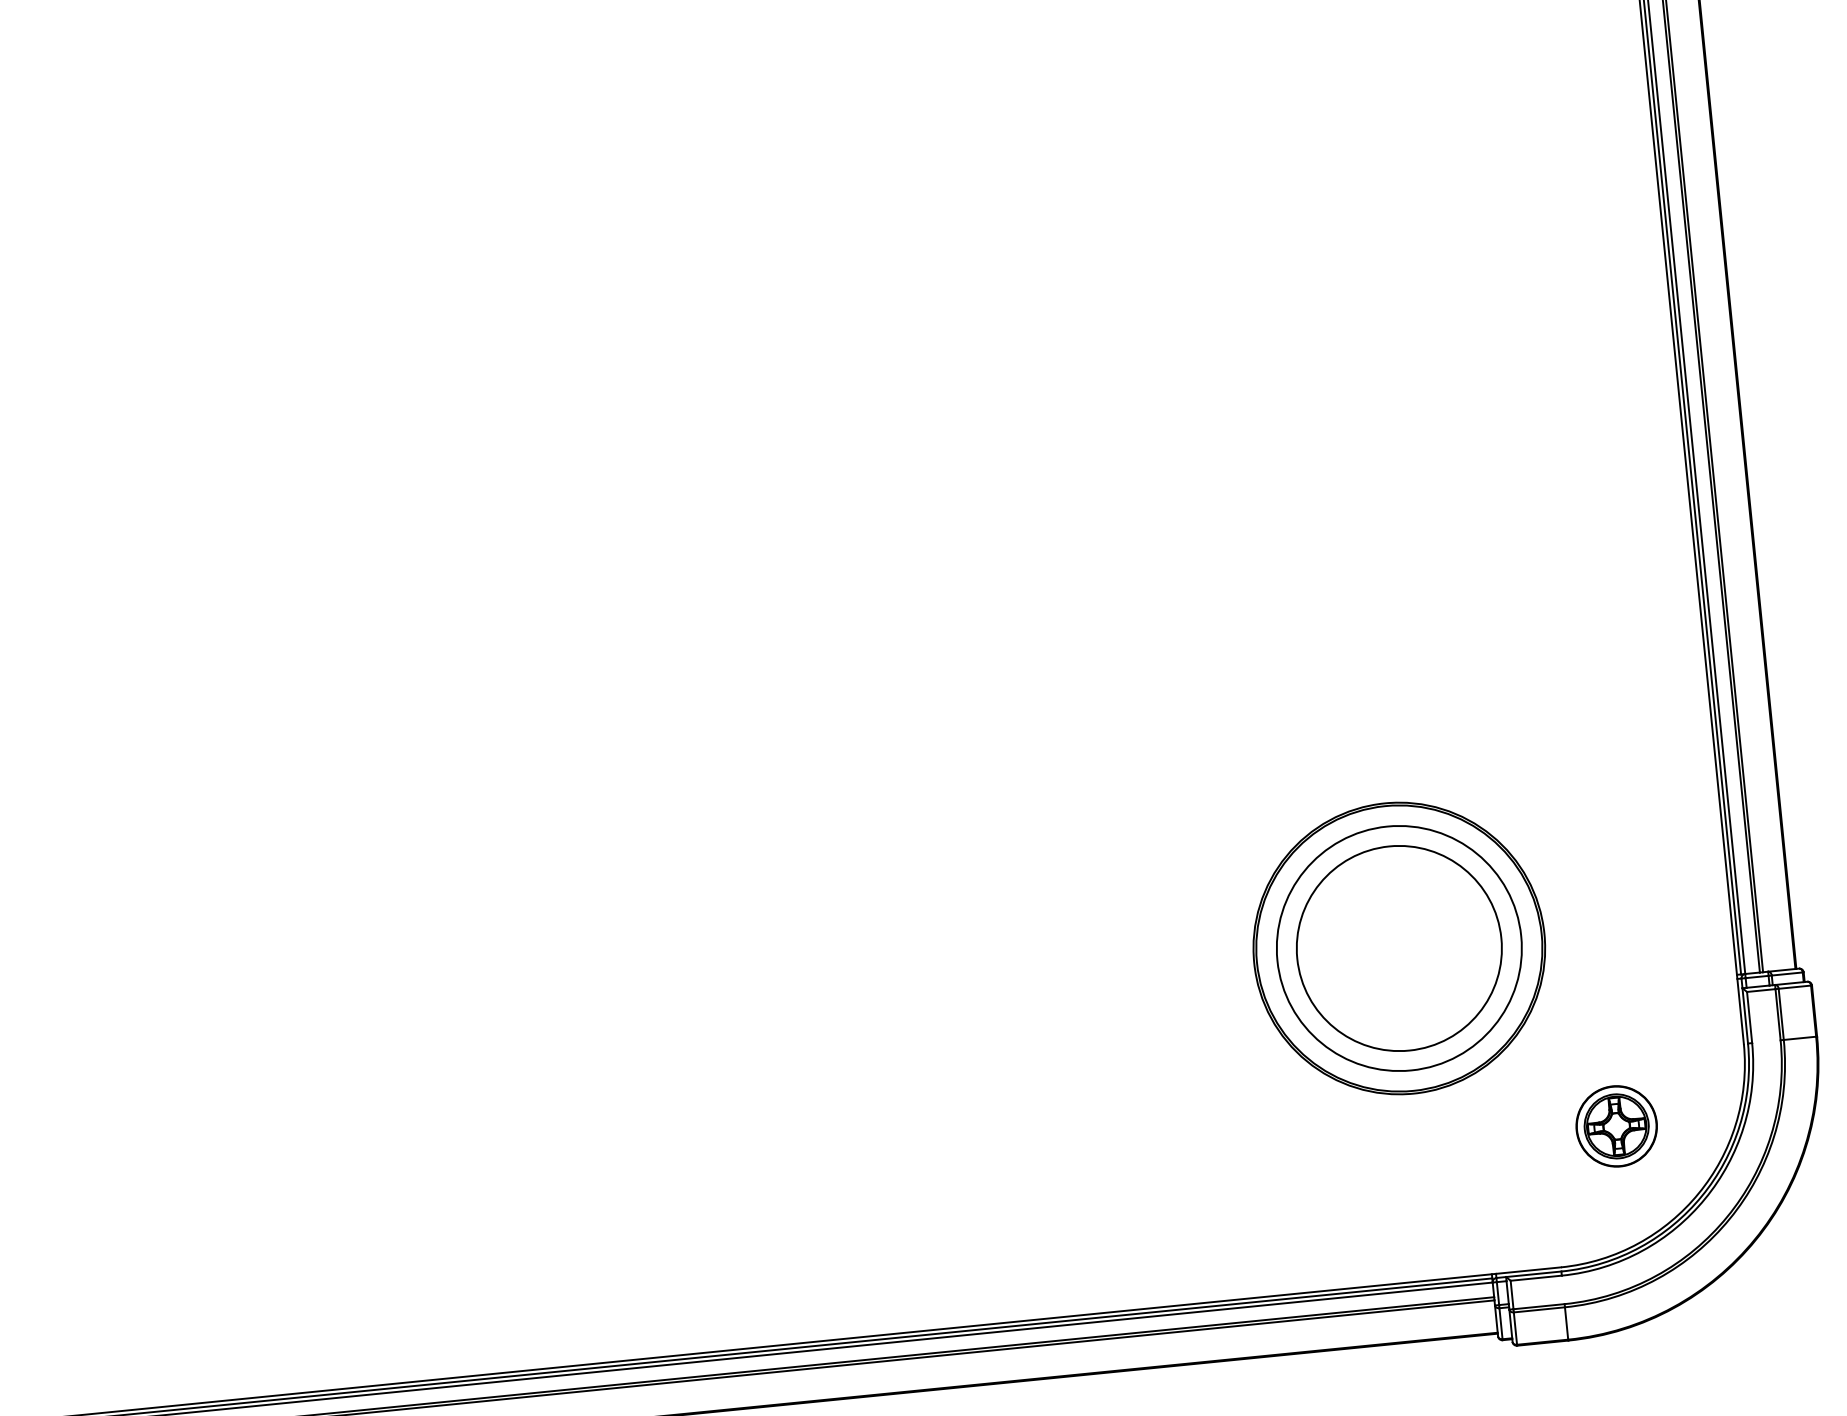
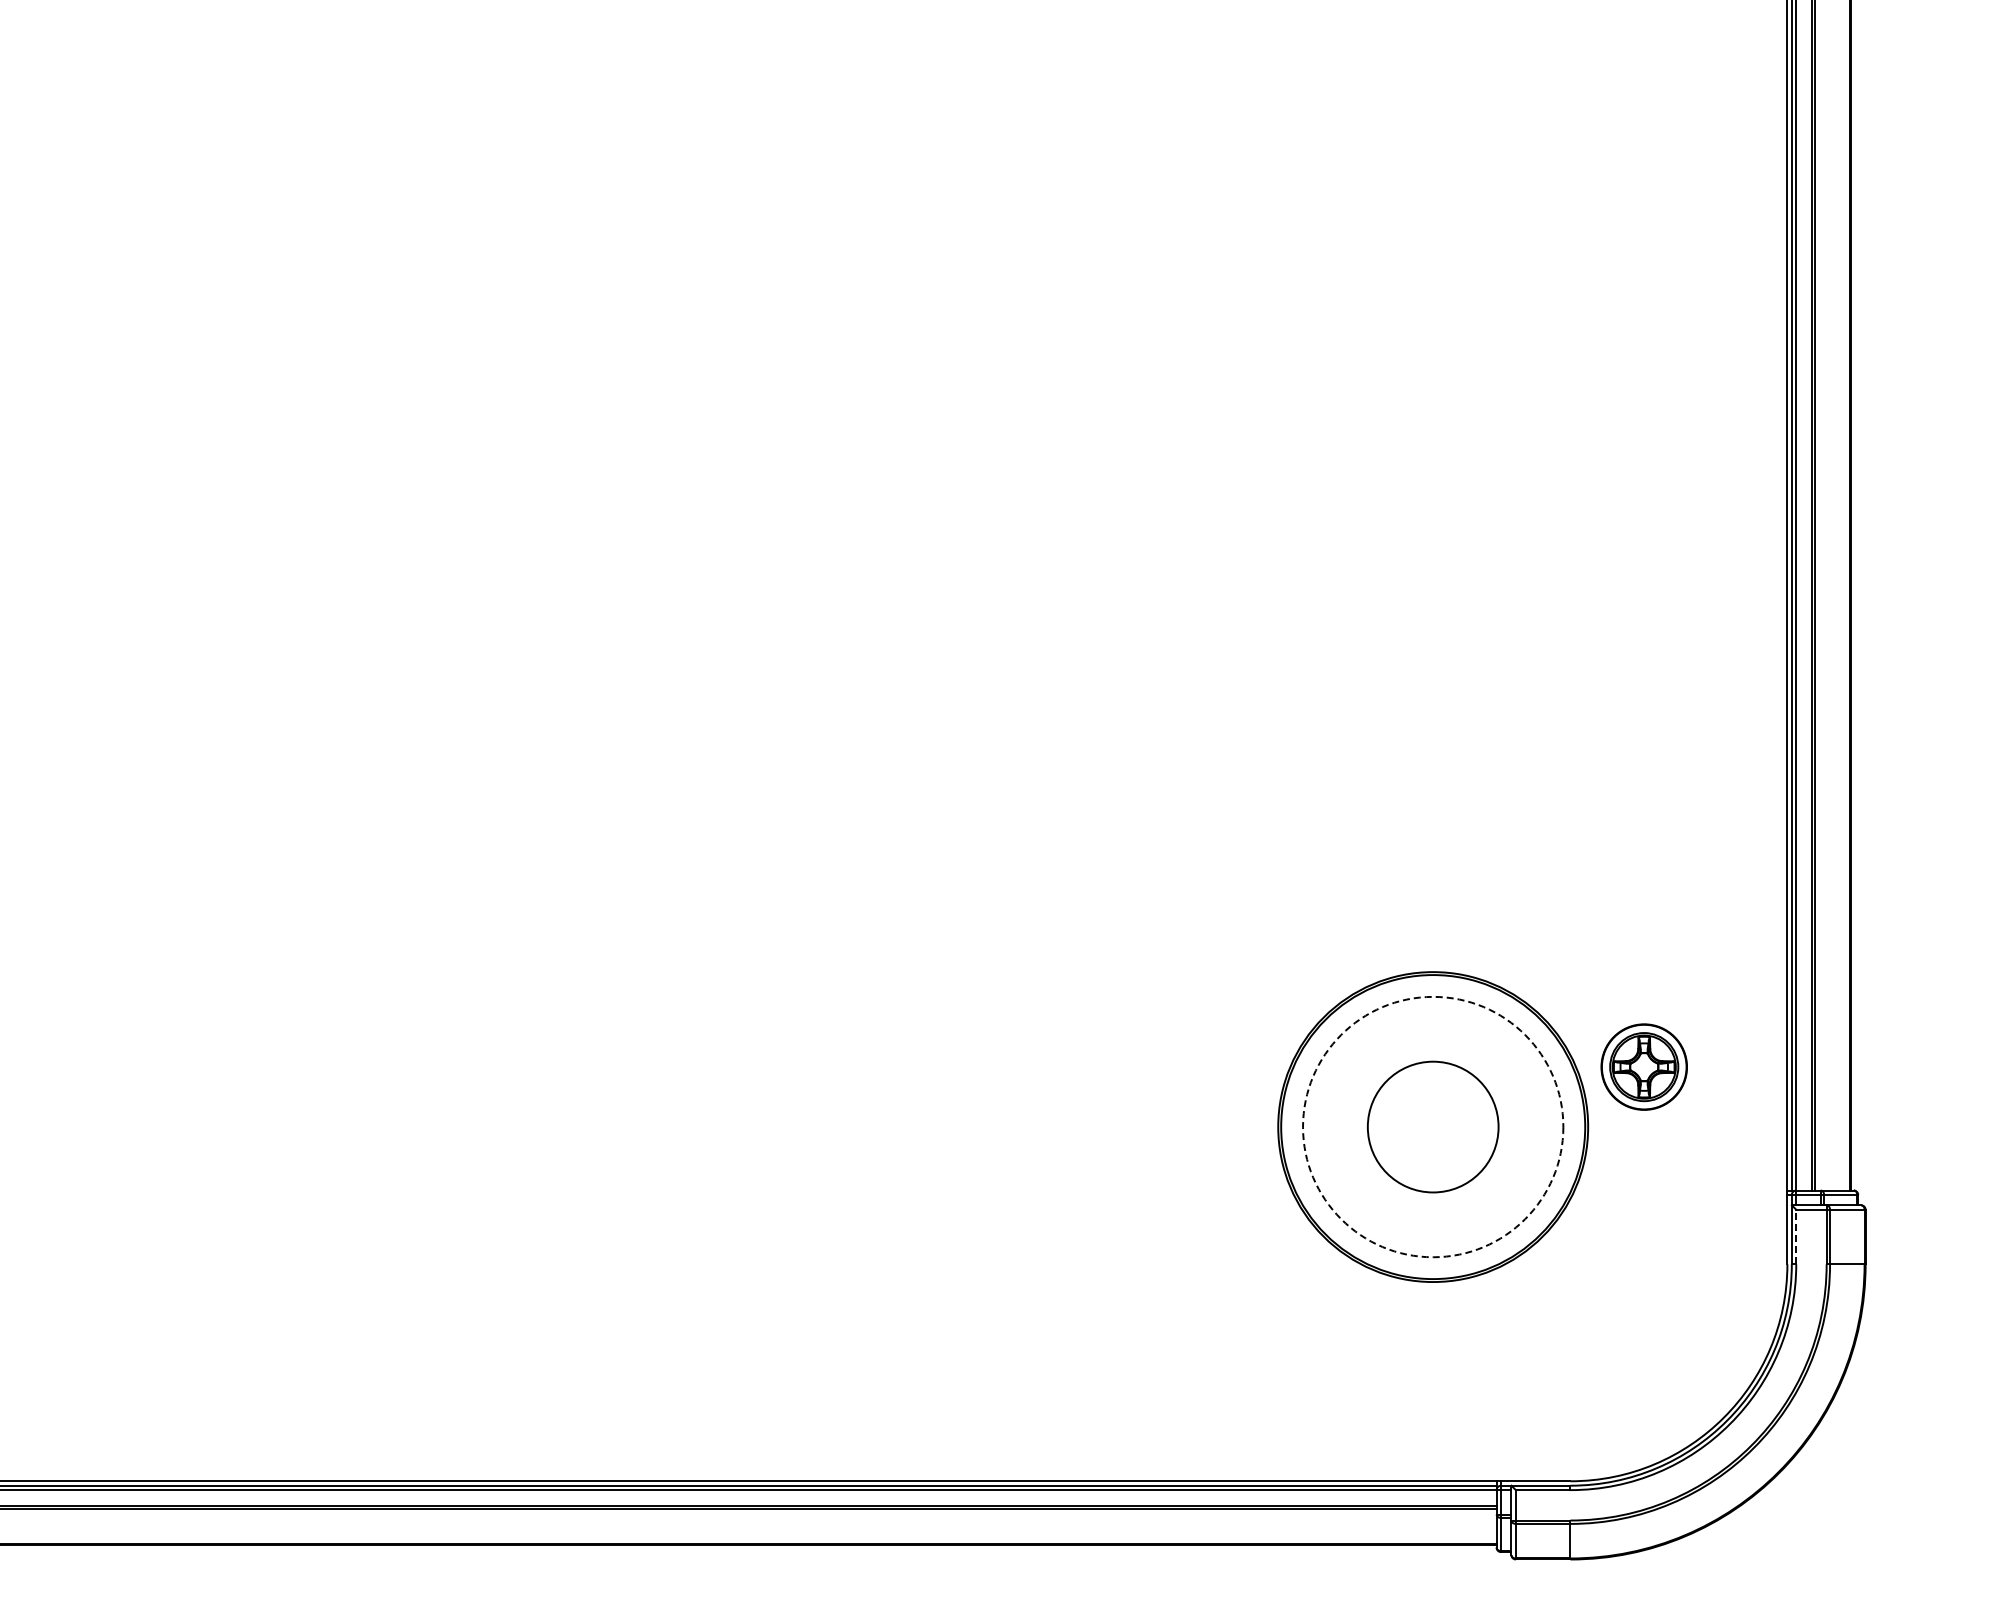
circle: (1399, 947) -> (1433, 1126), solid -> dashed
circle: (1399, 948) -> (1433, 1127), size x0.6
line: (1749, 1017) -> (1796, 1236), solid -> dashed
part: (1615, 1125) -> (1643, 1066), moved

